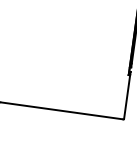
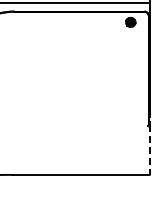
line: (127, 96) -> (150, 149), solid -> dashed

